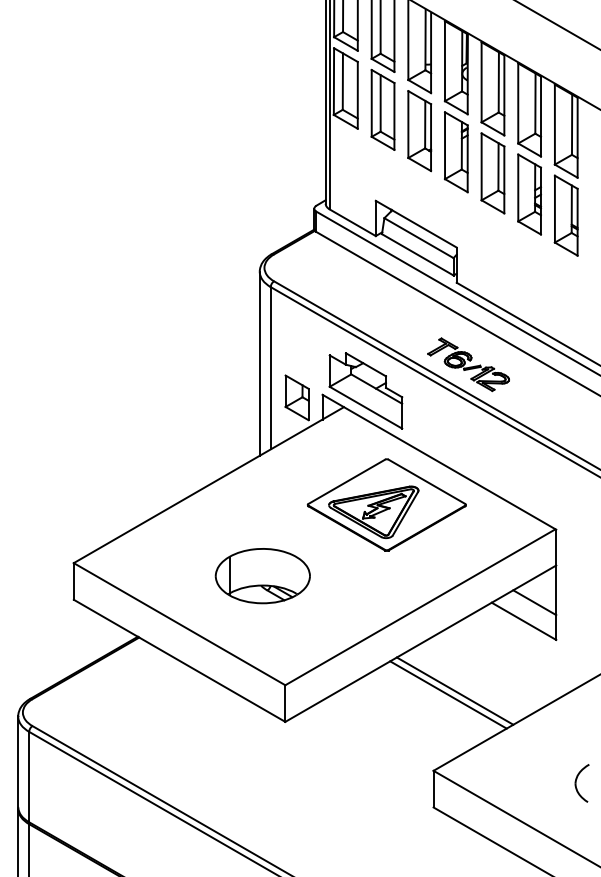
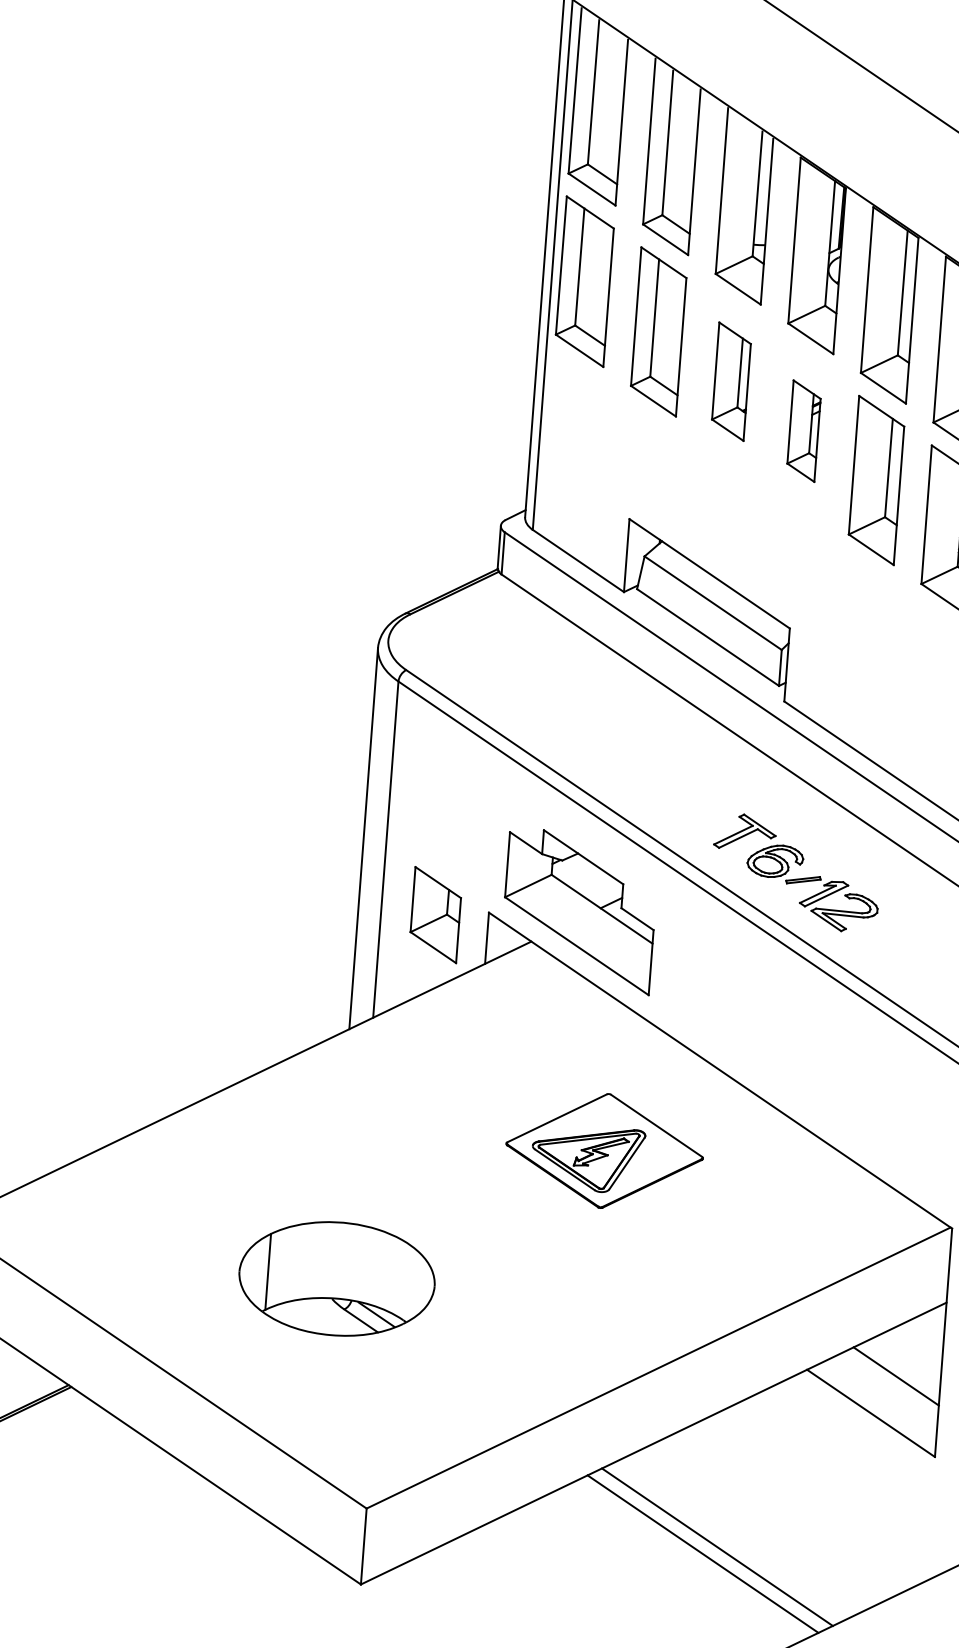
part: (419, 131) -> (730, 382), size x0.7
part: (456, 152) -> (804, 431), size x0.6
part: (386, 504) -> (604, 1149), size x0.6

